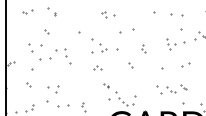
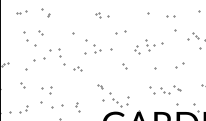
part: (176, 15) -> (170, 16), size x0.62
part: (126, 31) -> (120, 32), size x0.62
part: (175, 44) -> (154, 45), moved
part: (30, 47) -> (25, 36), moved
part: (96, 67) -> (77, 68), moved

